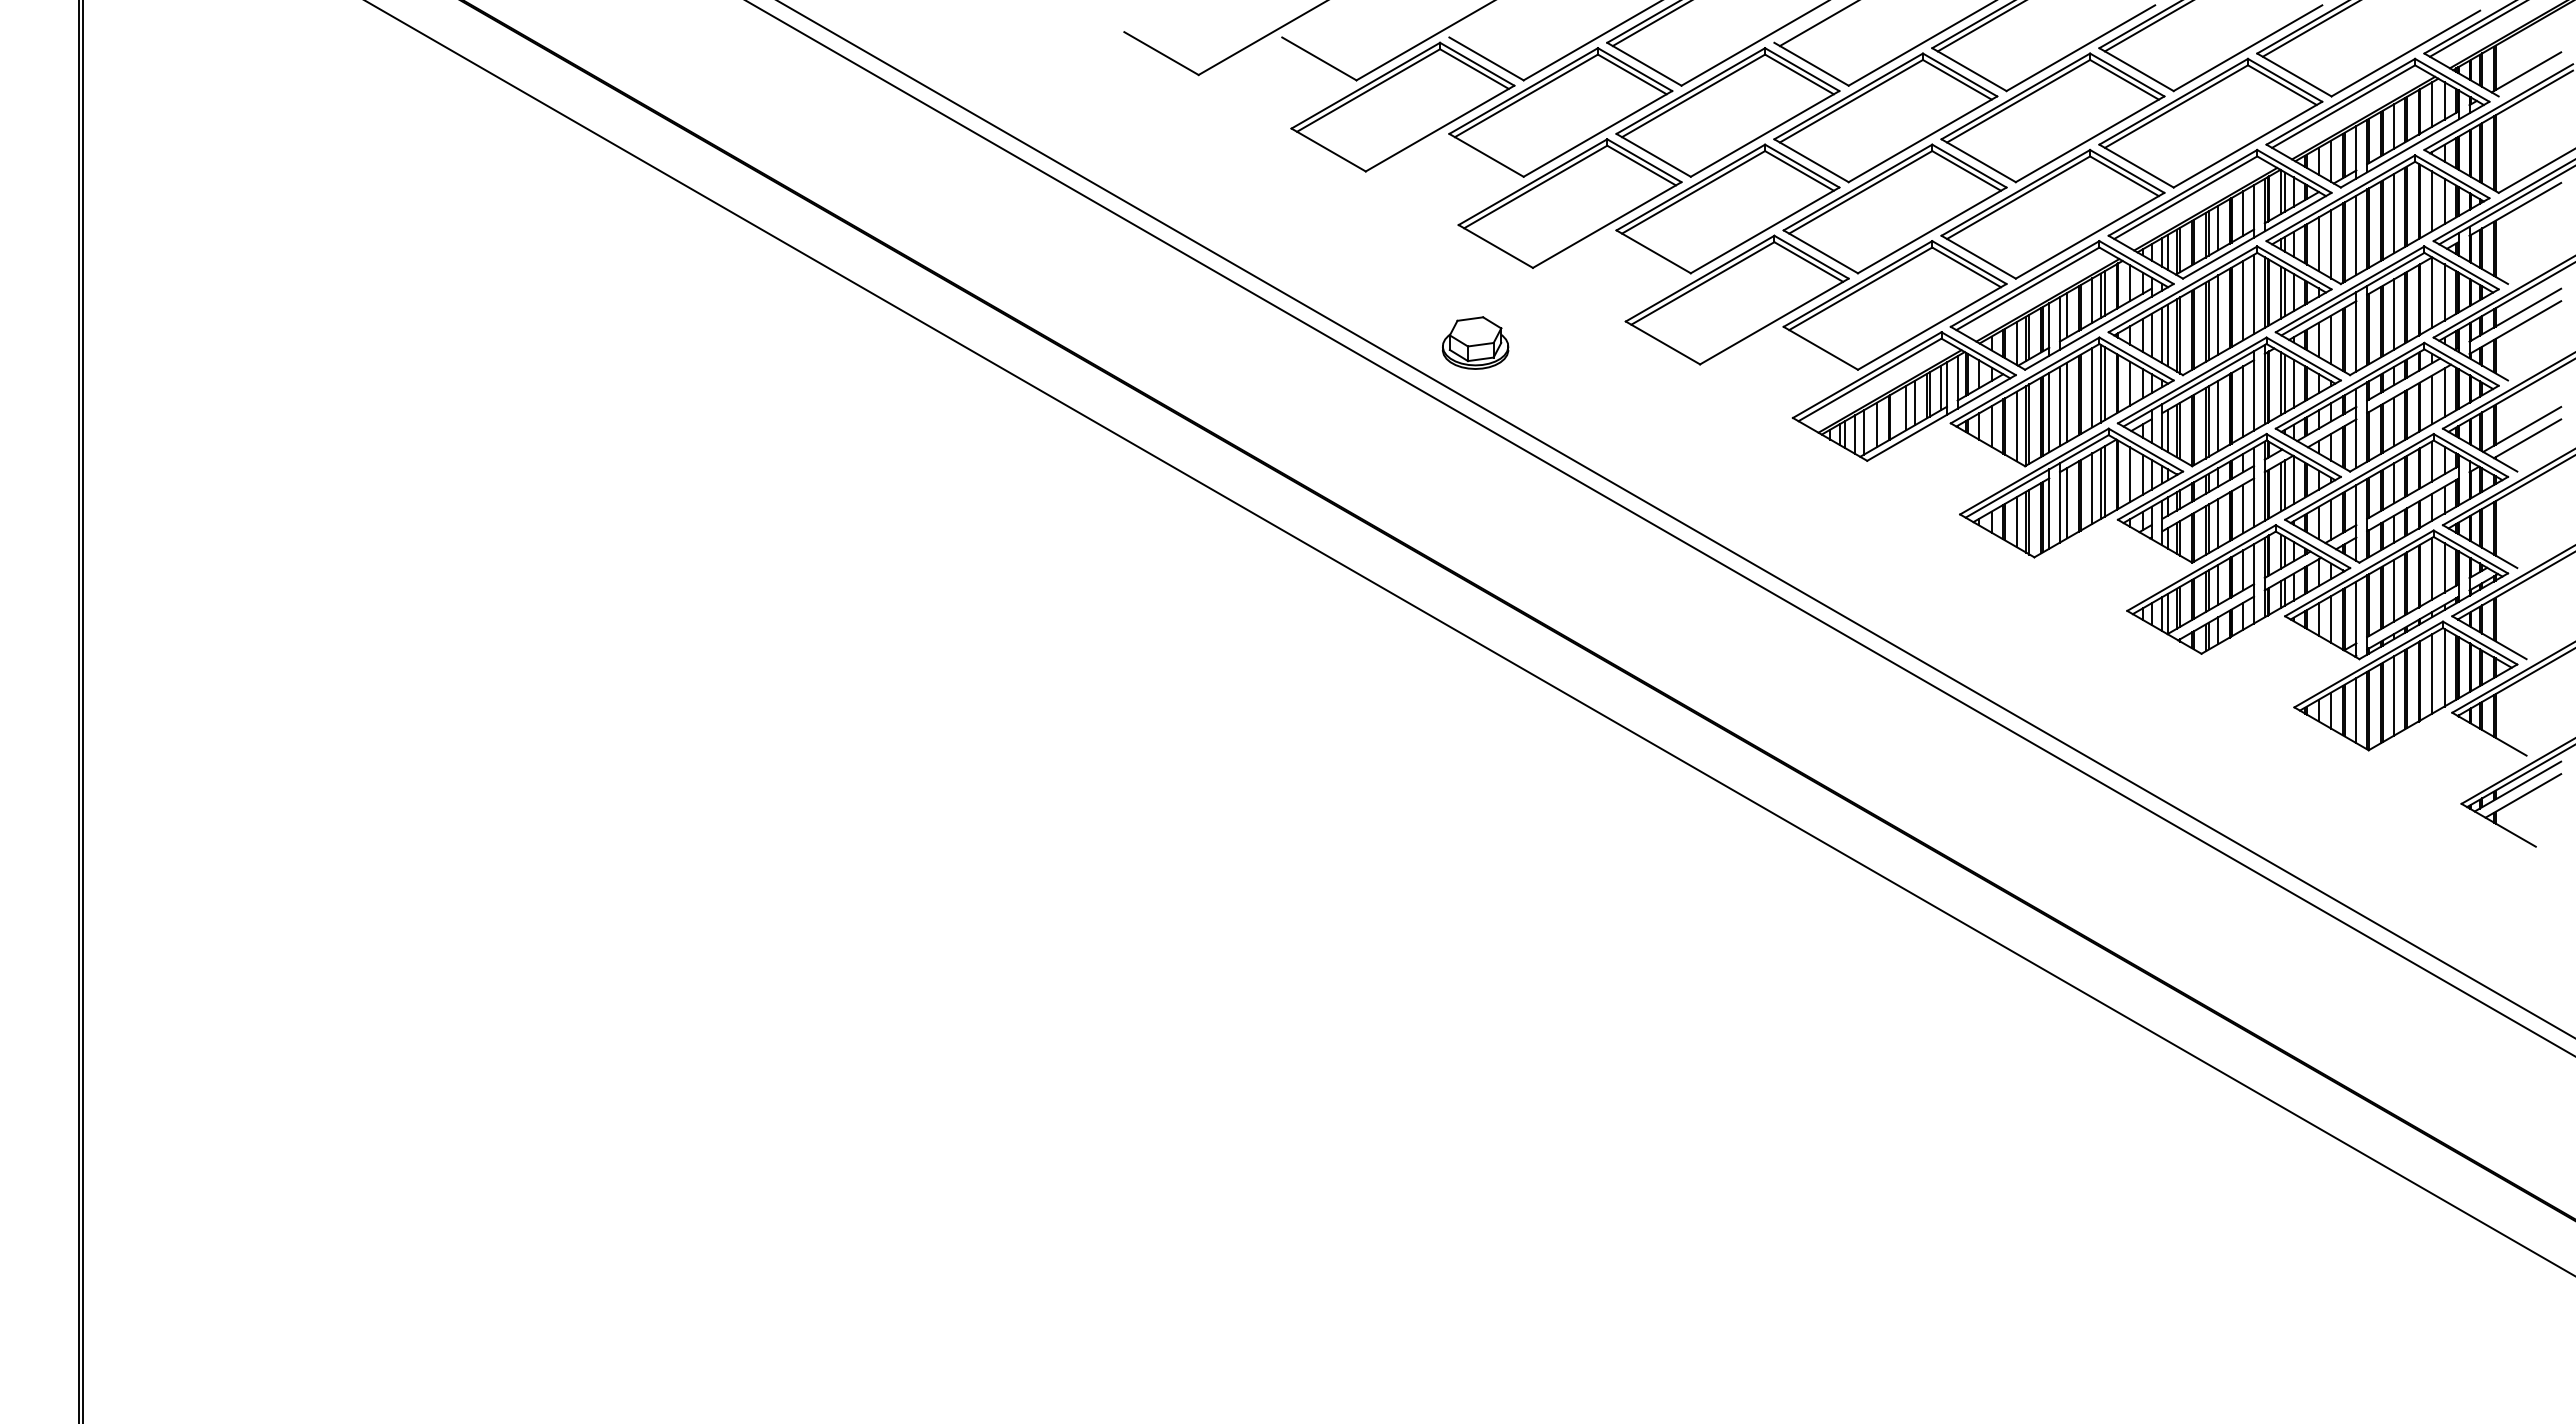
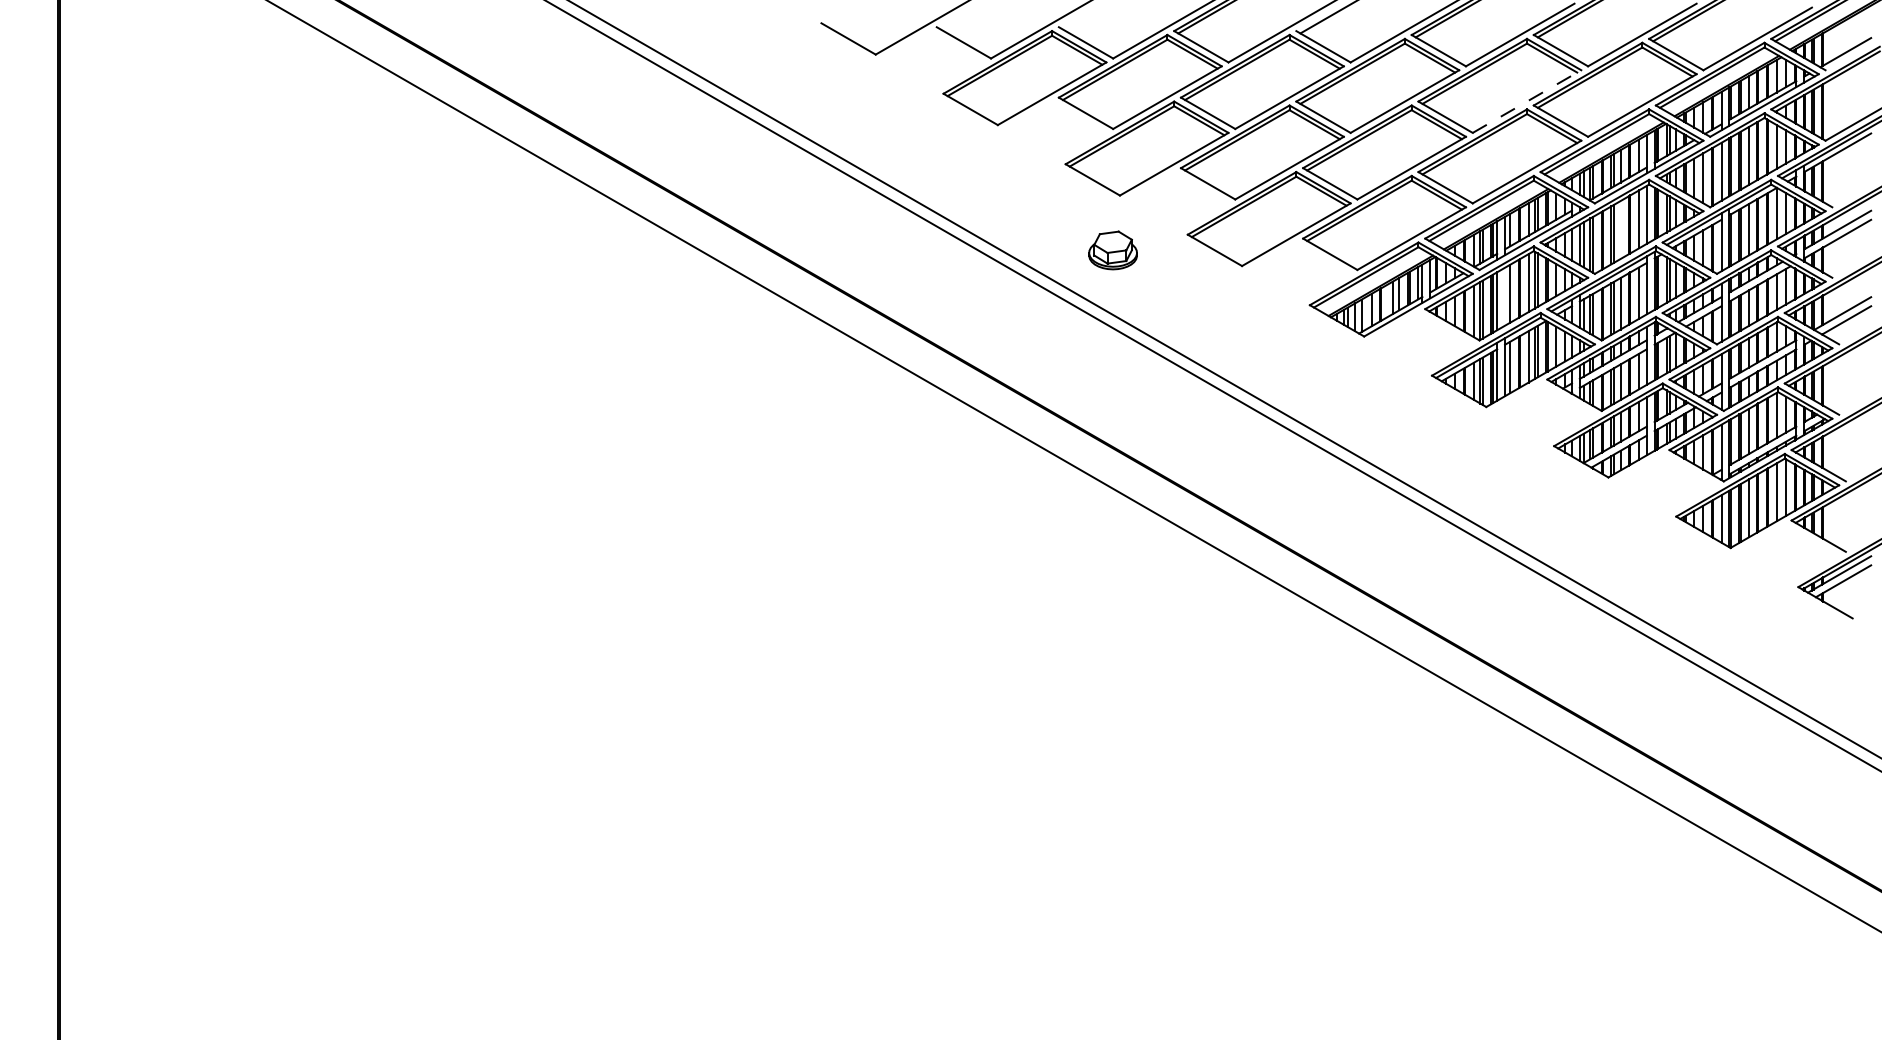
line: (2090, 139) -> (1527, 101), solid -> dashed
line: (2218, 314) -> (1620, 229), removed
part: (1475, 342) -> (1113, 250), moved
line: (2060, 406) -> (1505, 296), removed

